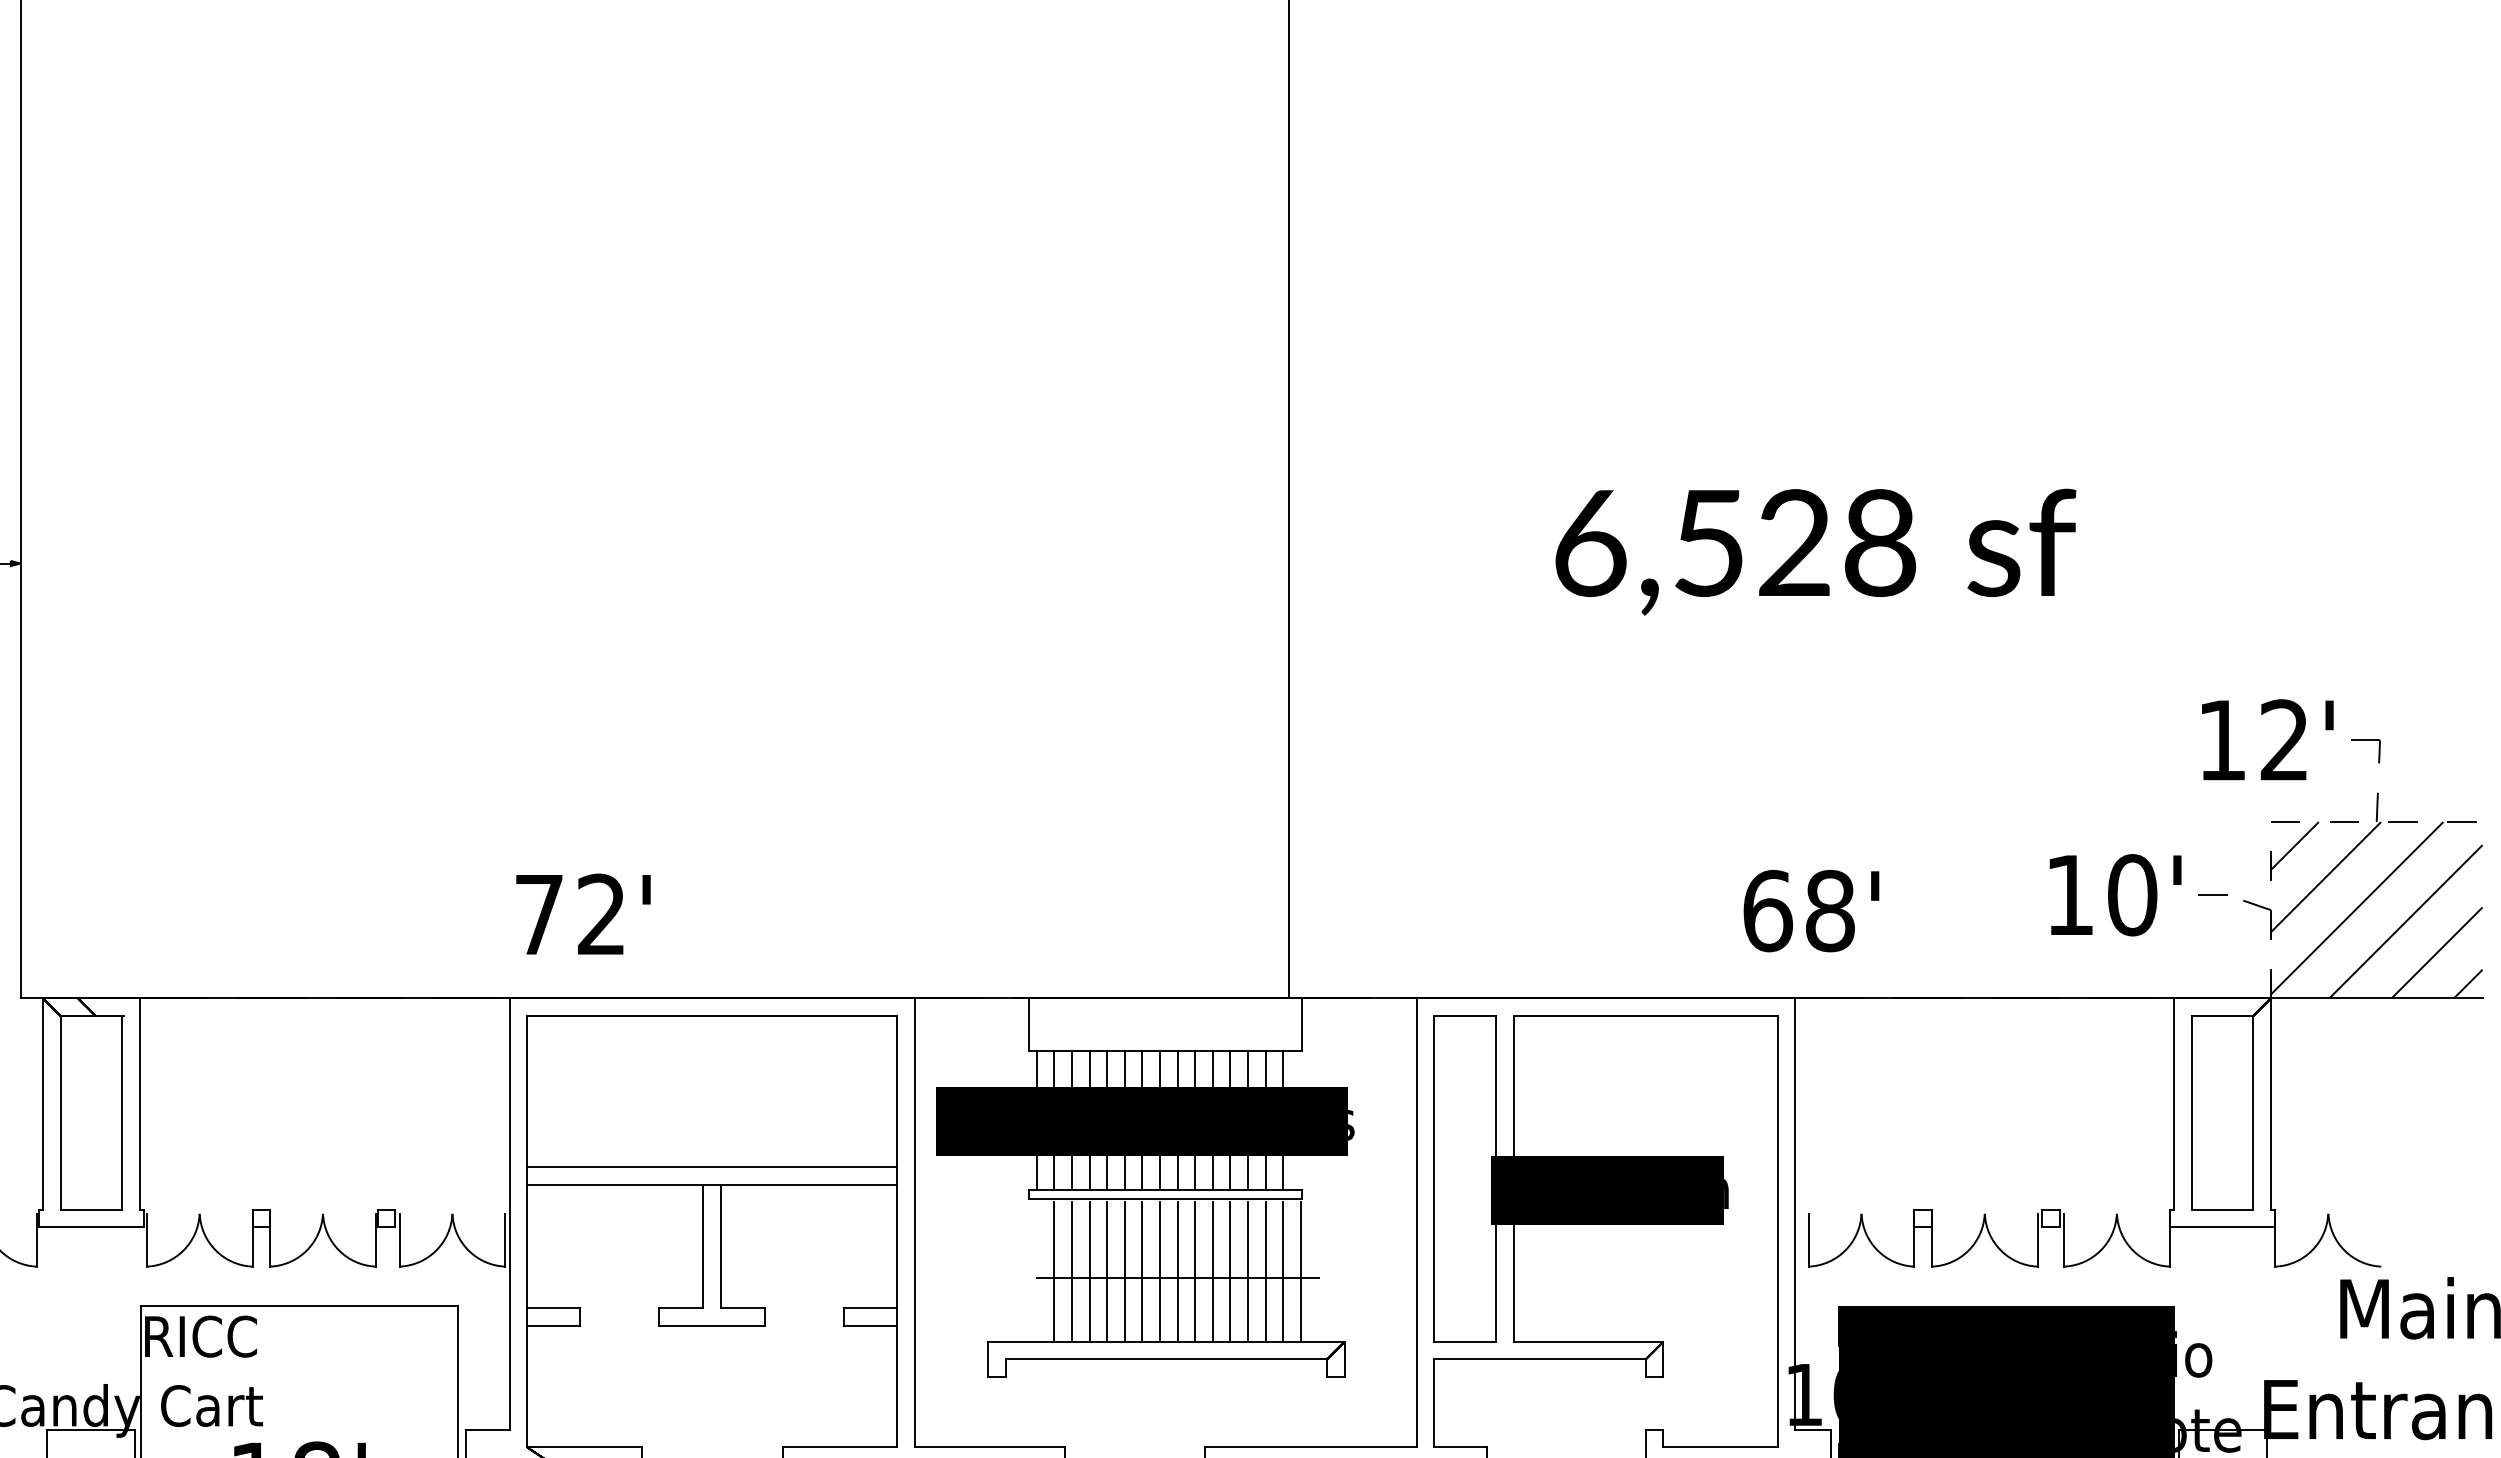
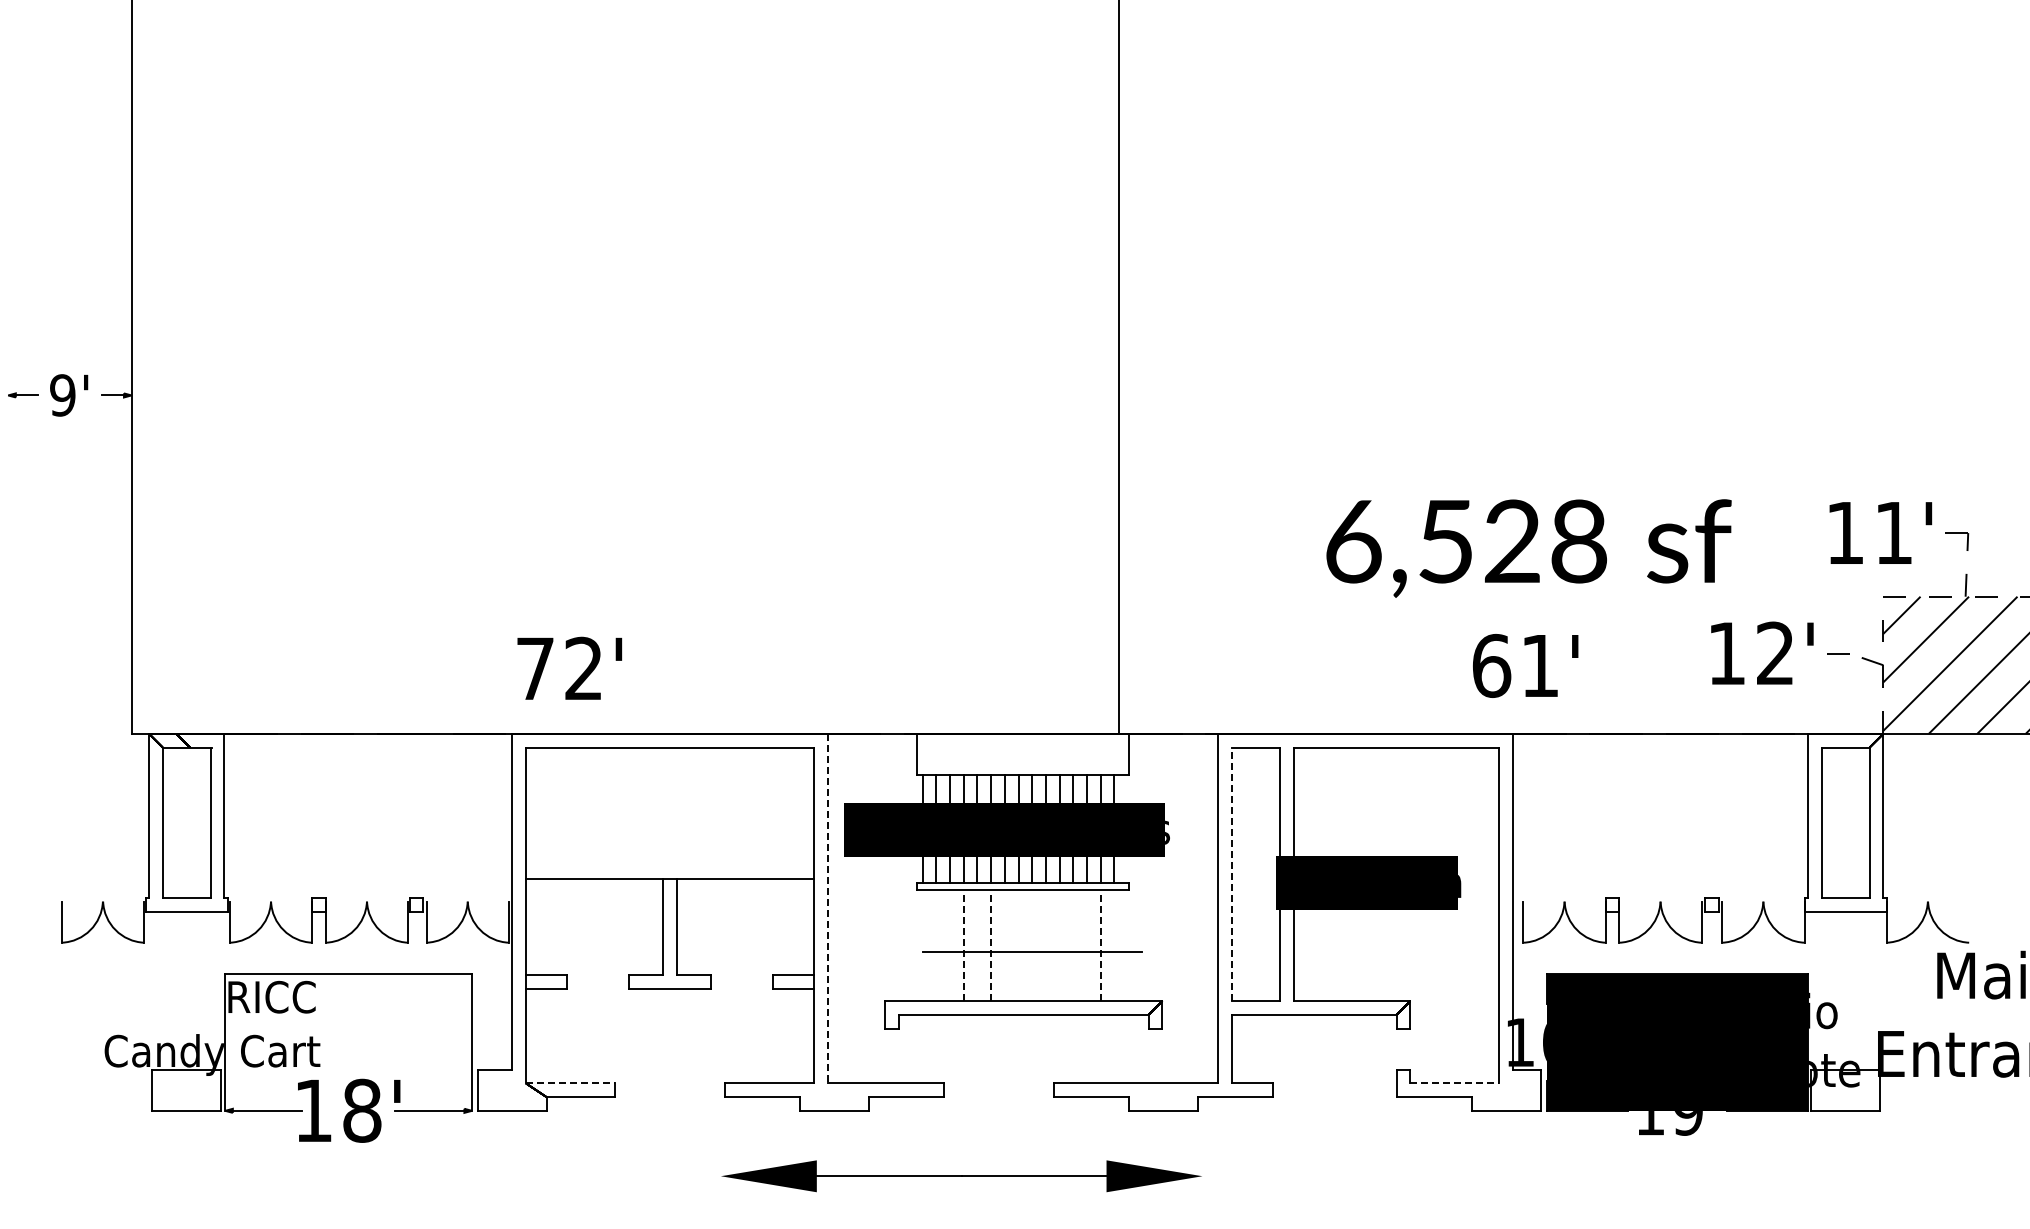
text: (1815, 552) -> (1528, 548), moved
text: (2284, 739) -> (1893, 532), 12' -> 11'
text: (2132, 895) -> (1775, 653), 10' -> 12'
text: (1830, 910) -> (1540, 665), 68' -> 61'
line: (711, 1167) -> (669, 865), removed
line: (1434, 1178) -> (1232, 874), solid -> dashed
line: (914, 1222) -> (827, 908), solid -> dashed
line: (1054, 1271) -> (936, 946), removed
line: (1071, 1271) -> (949, 946), removed
line: (1089, 1271) -> (963, 946), solid -> dashed
line: (1107, 1271) -> (977, 946), removed
line: (1125, 1271) -> (991, 946), solid -> dashed
line: (1141, 1271) -> (1004, 946), removed
line: (1159, 1271) -> (1018, 946), removed
line: (1177, 1271) -> (1032, 946), removed
line: (1194, 1271) -> (1045, 946), removed
line: (1212, 1271) -> (1059, 946), removed
line: (1230, 1271) -> (1073, 946), removed
line: (1248, 1271) -> (1087, 946), removed
line: (1265, 1271) -> (1100, 946), solid -> dashed
line: (1283, 1271) -> (1114, 946), removed
line: (1301, 1271) -> (1128, 946), removed
line: (584, 1447) -> (570, 1083), solid -> dashed
line: (1720, 1447) -> (1454, 1083), solid -> dashed

